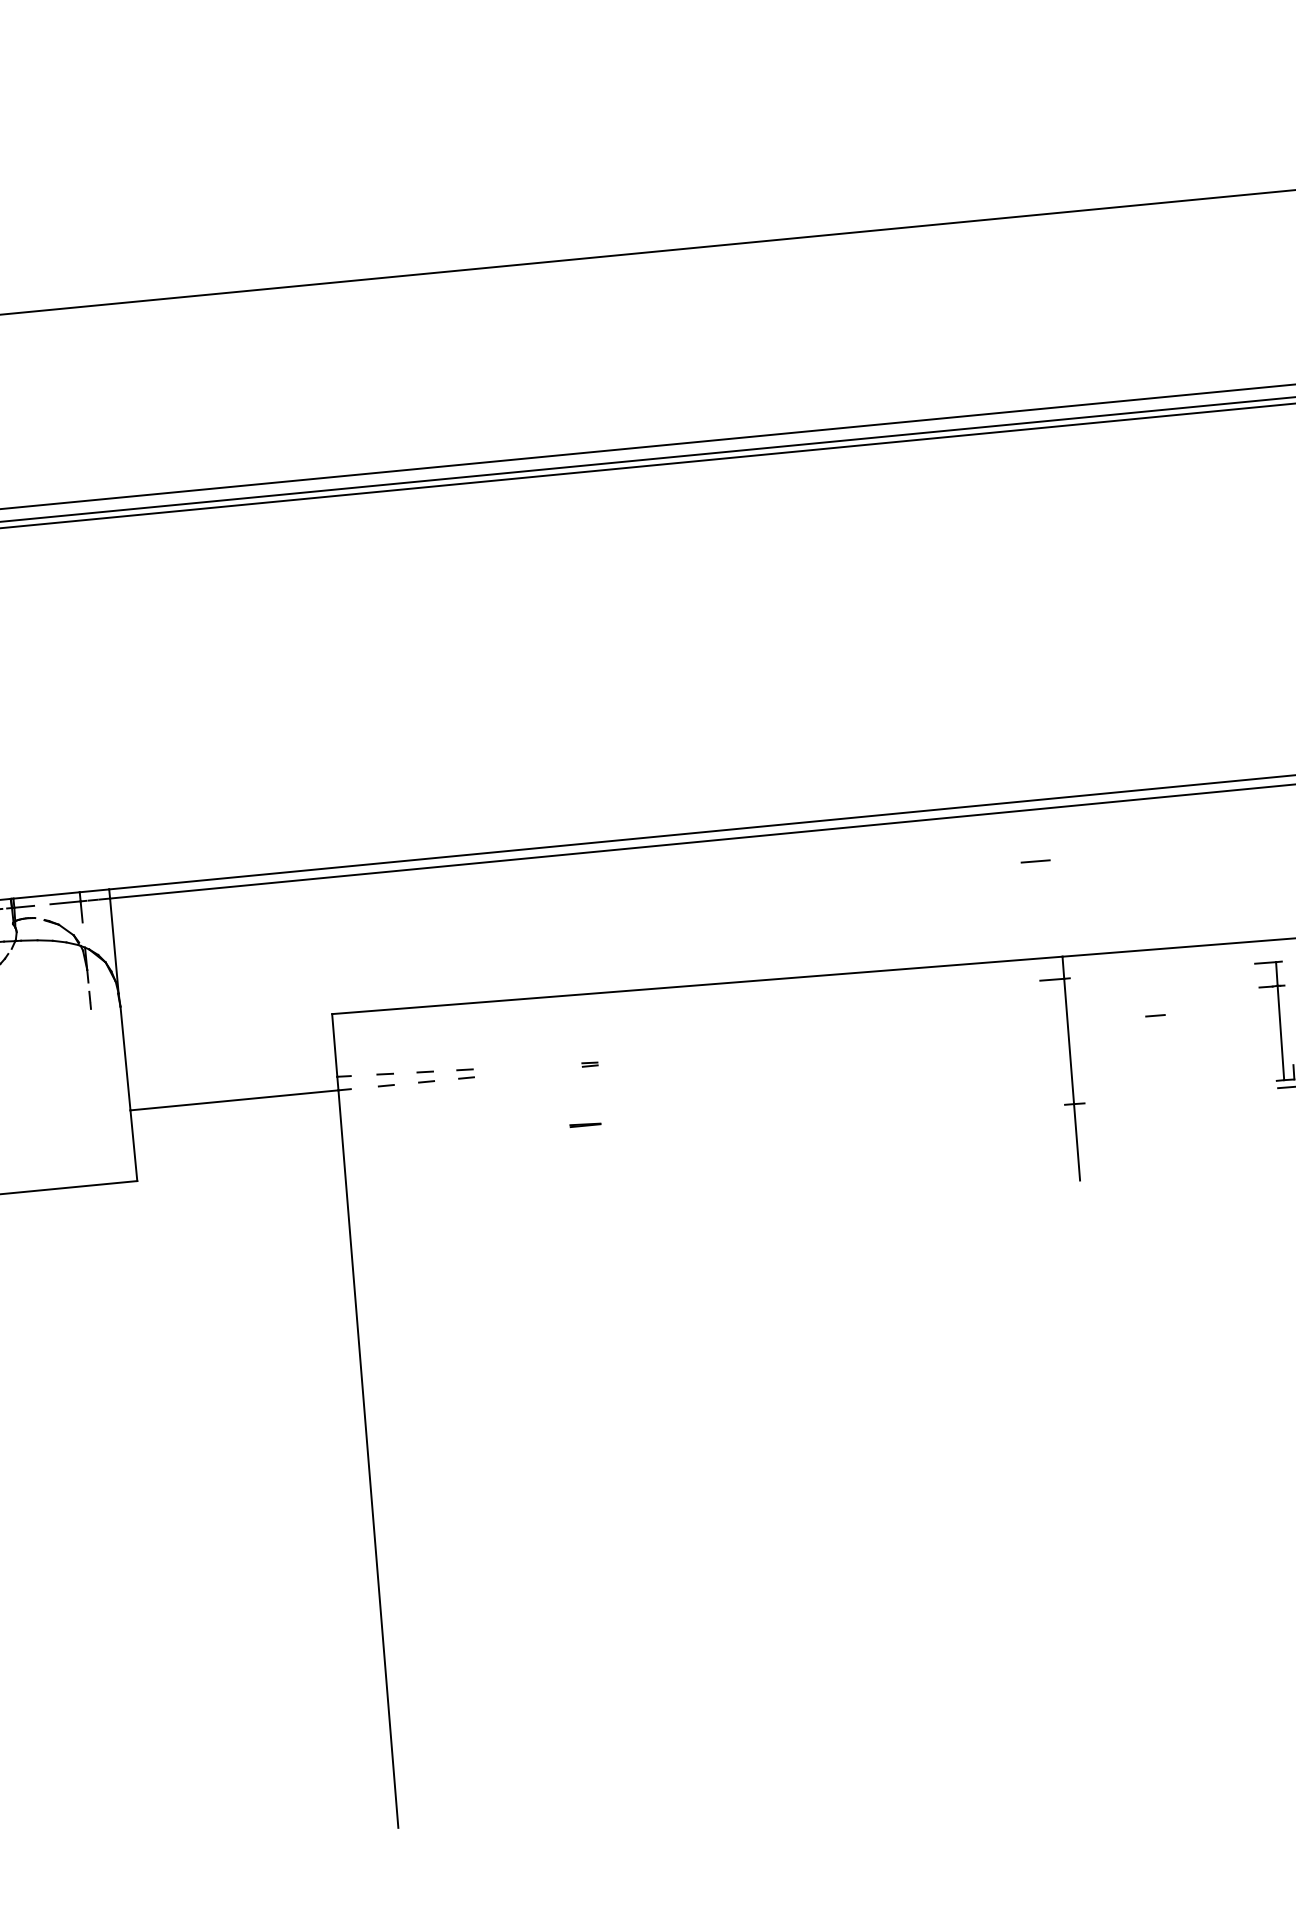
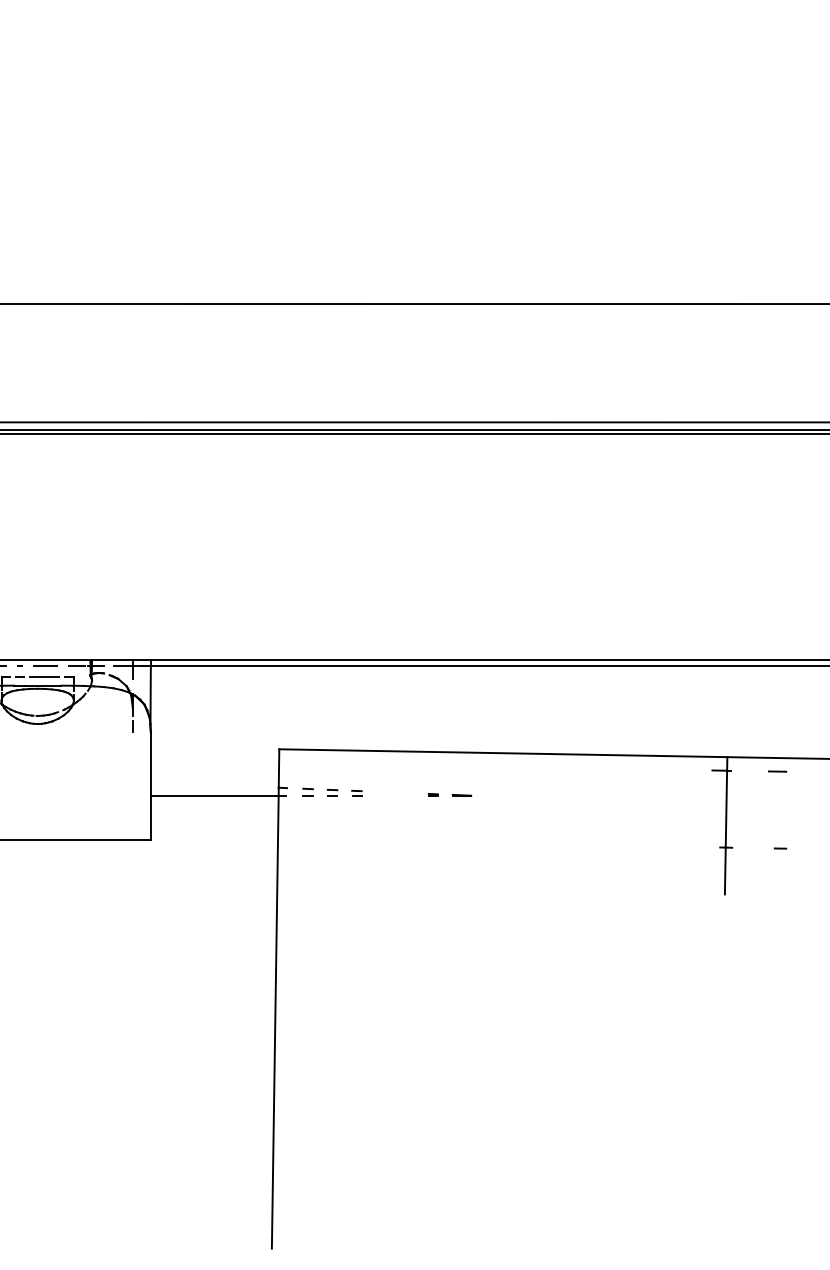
line: (1035, 861) -> (777, 771), moved
line: (1155, 1015) -> (780, 848), moved
line: (586, 1124) -> (462, 795), moved

